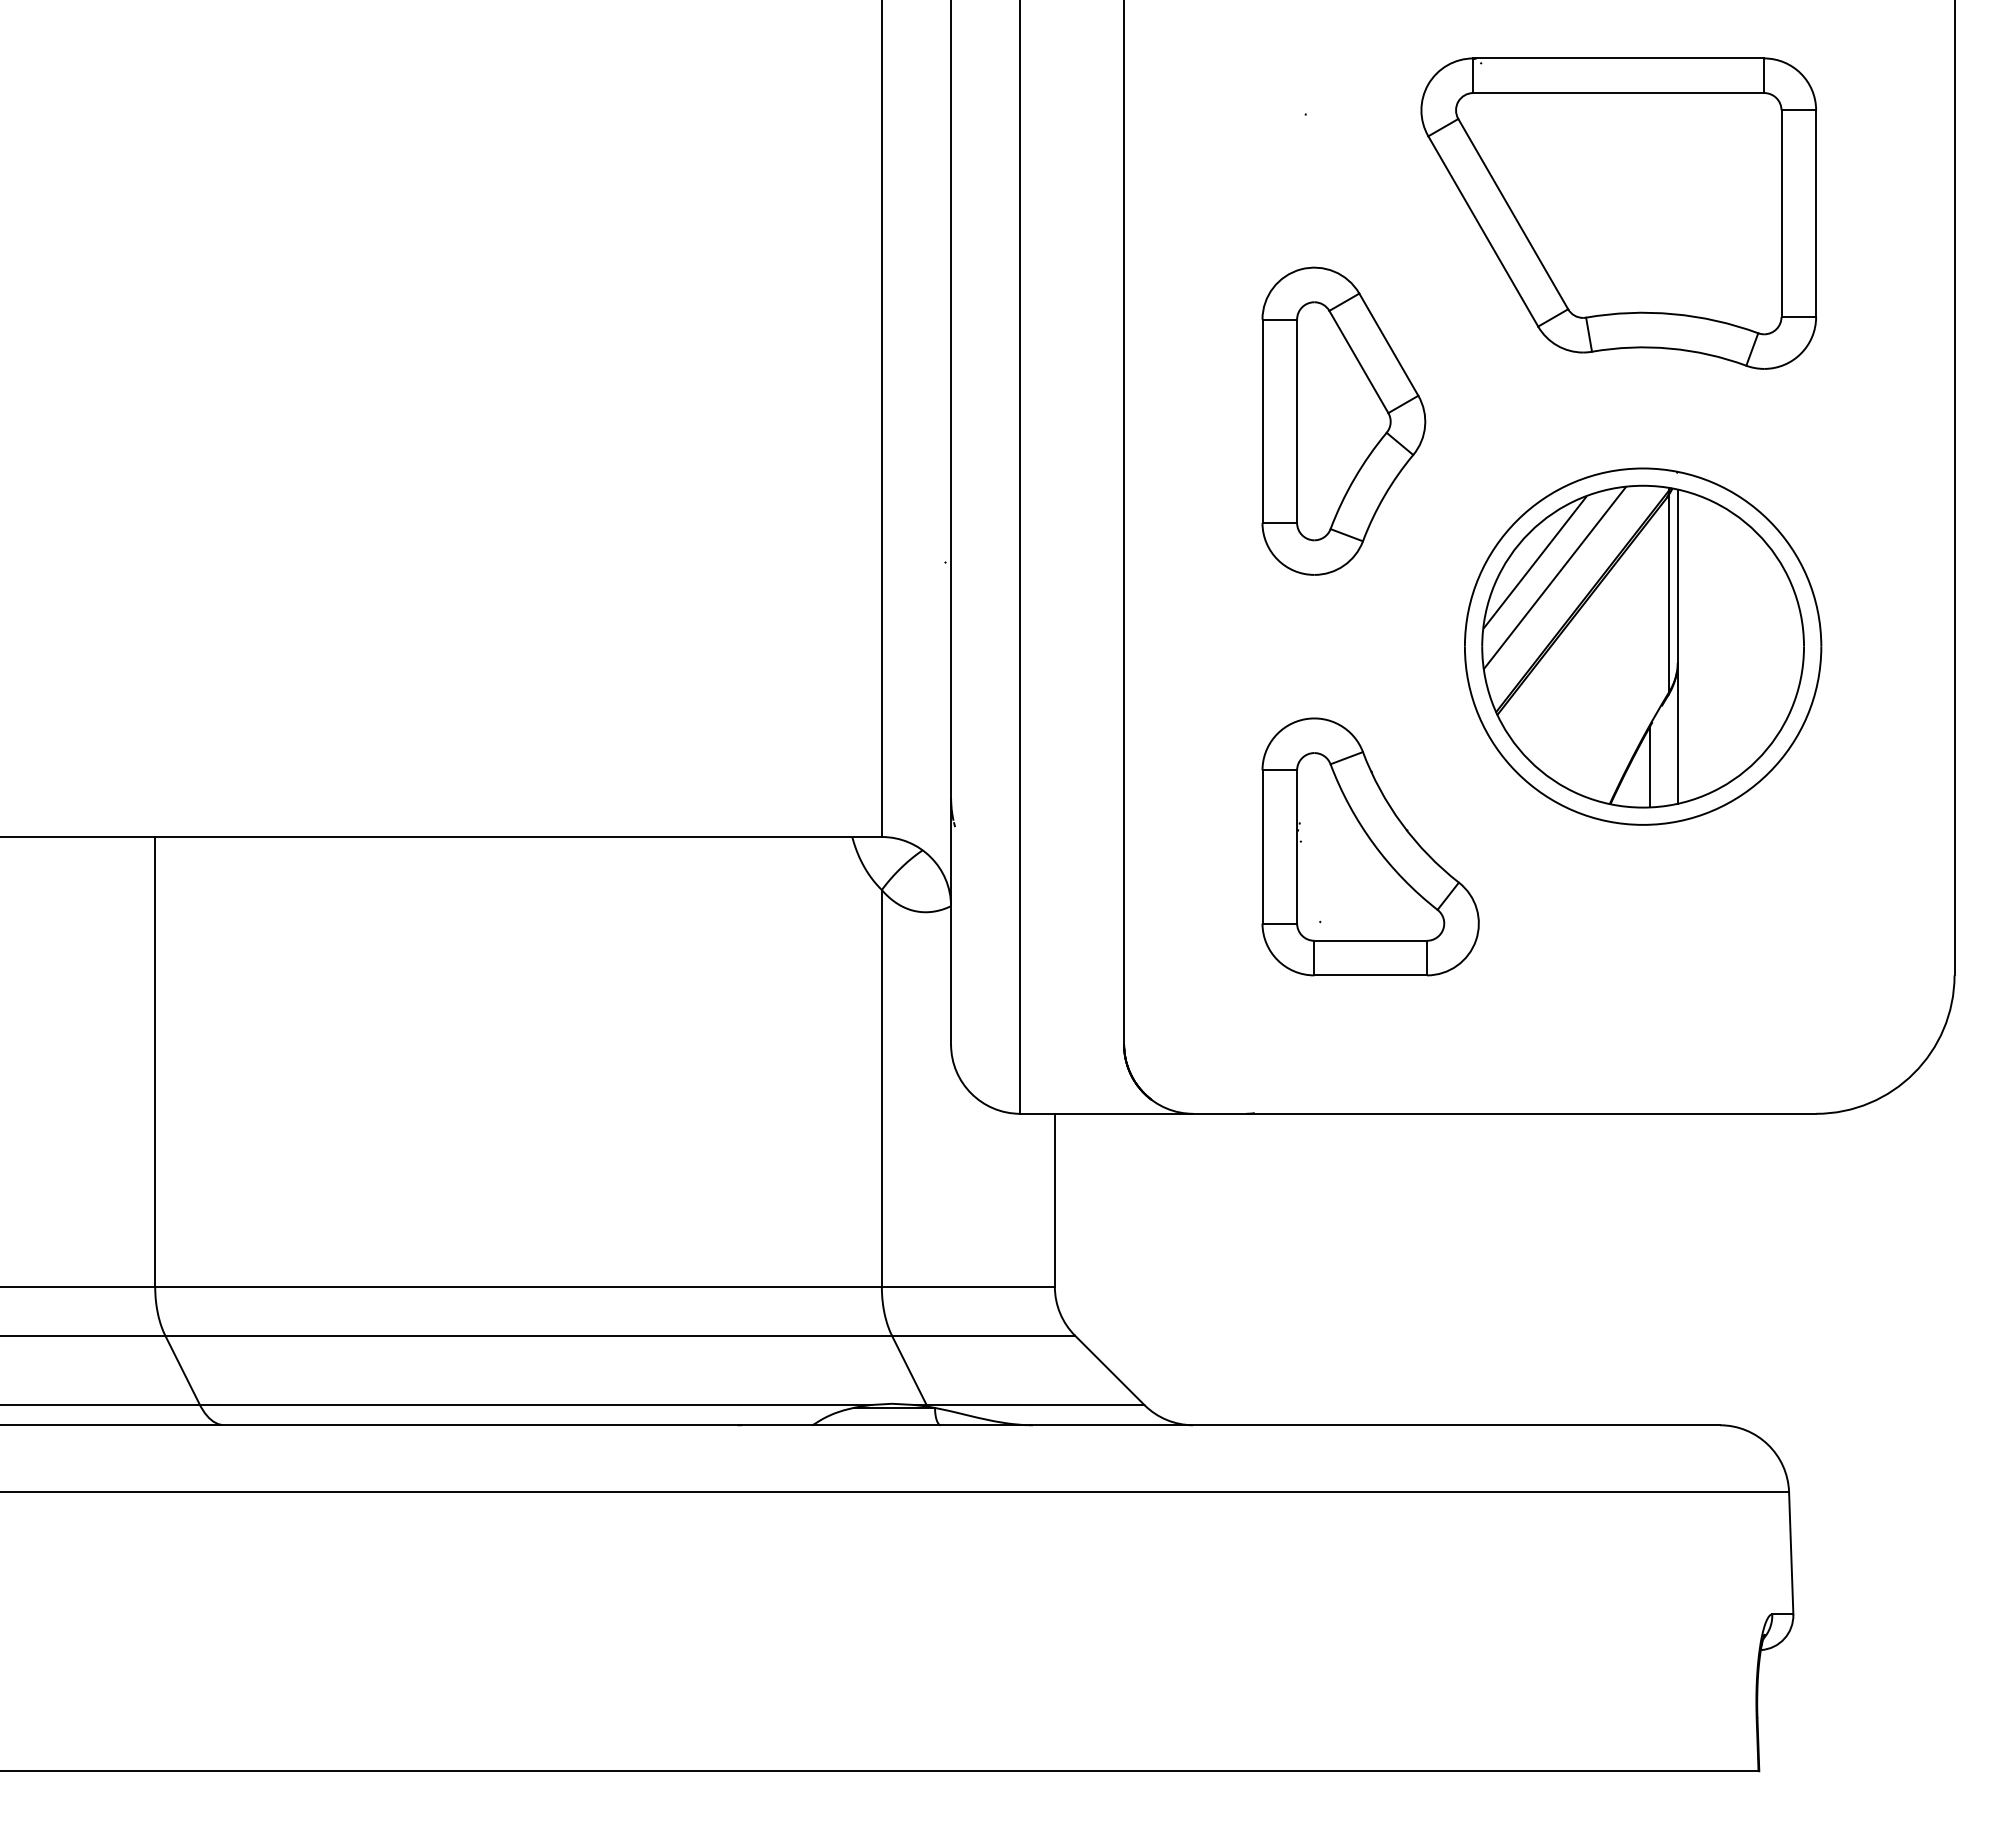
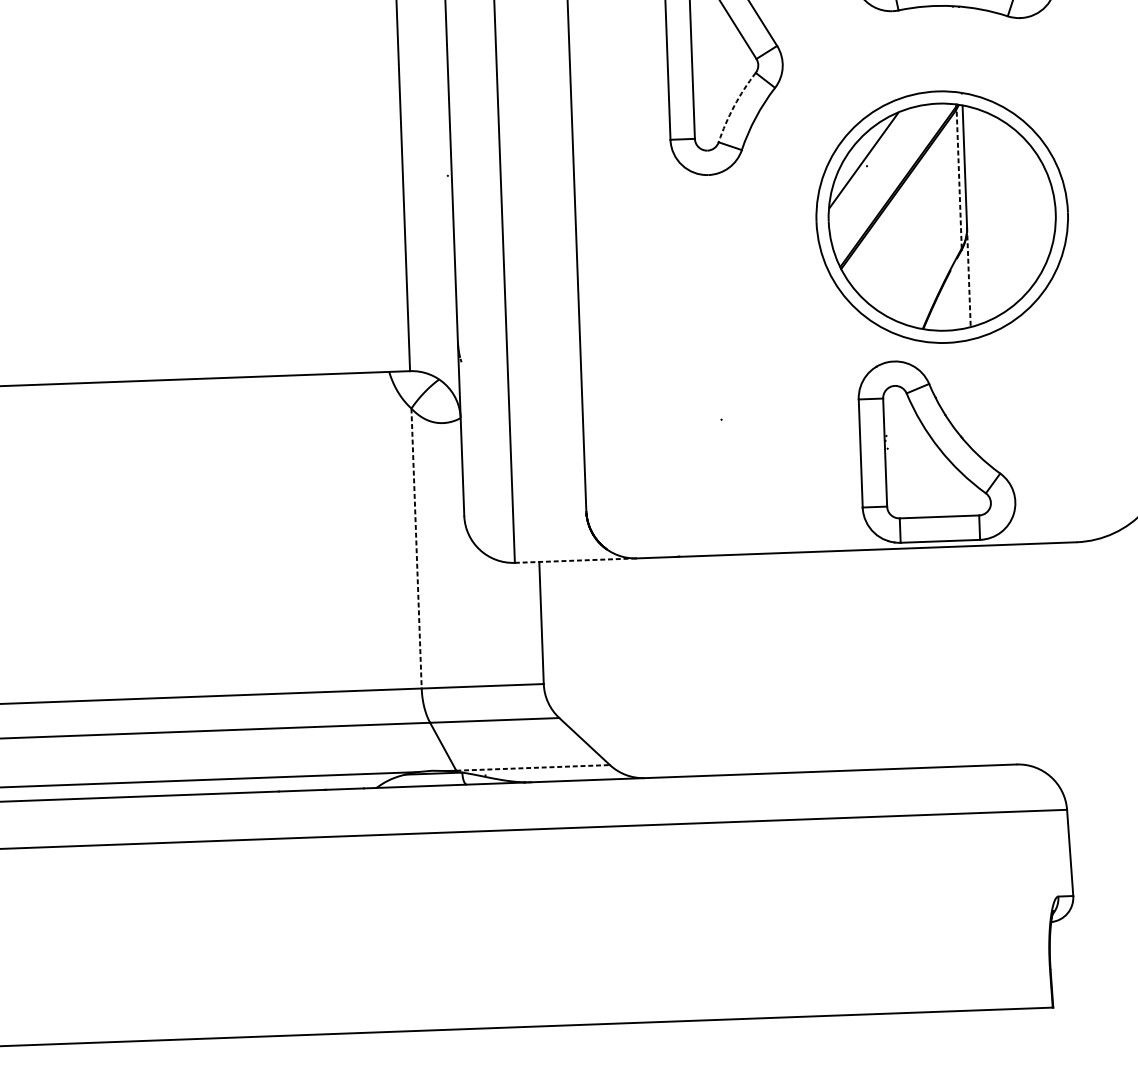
arc: (1354, 478) -> (734, 105), solid -> dashed
line: (1554, 577) -> (877, 170), removed
line: (1669, 593) -> (959, 178), solid -> dashed
line: (1677, 733) -> (968, 277), solid -> dashed
line: (1650, 766) -> (950, 301), removed
part: (1370, 846) -> (936, 450), moved
line: (881, 1088) -> (416, 548), solid -> dashed
line: (1106, 1113) -> (575, 560), solid -> dashed
line: (1035, 1404) -> (533, 767), solid -> dashed

